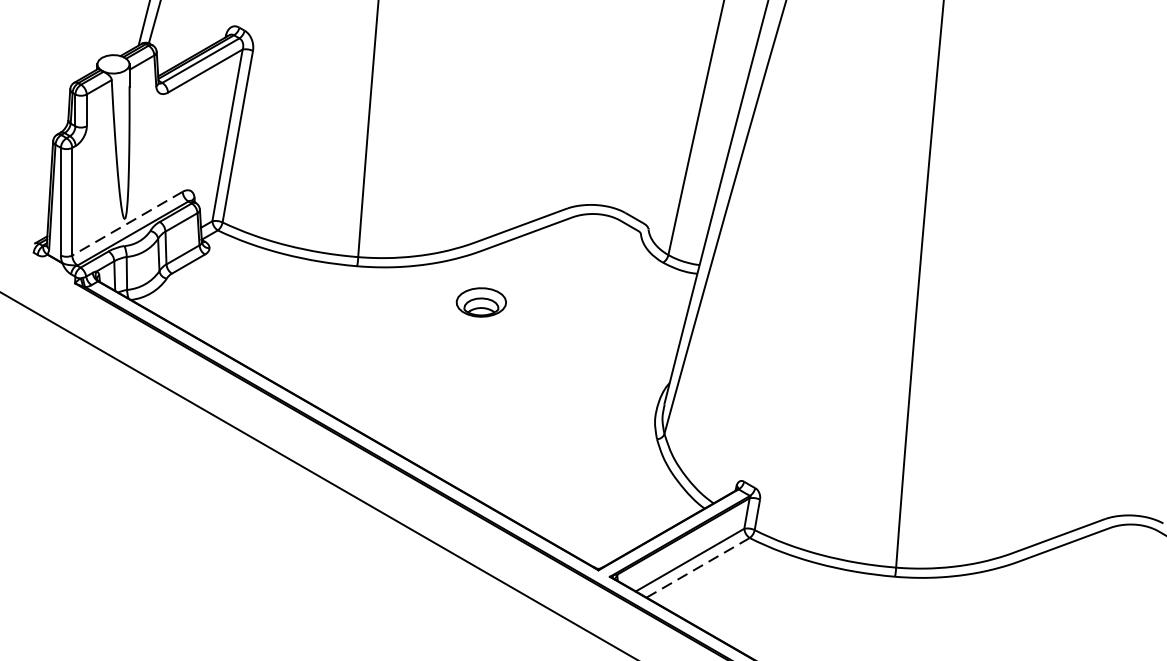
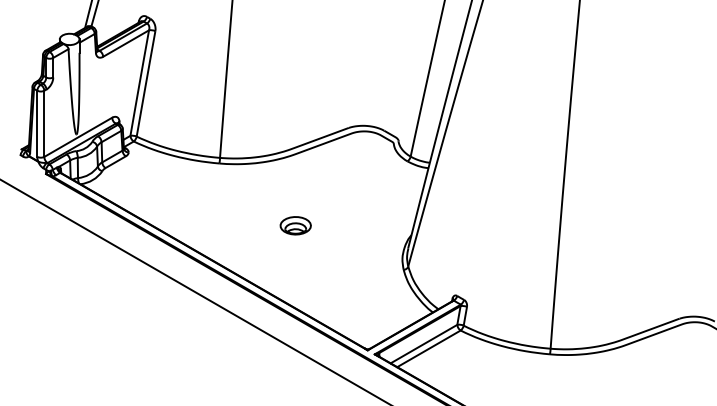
line: (126, 223) -> (77, 137), dashed -> solid
part: (480, 302) -> (295, 225), moved
line: (697, 567) -> (428, 348), dashed -> solid

